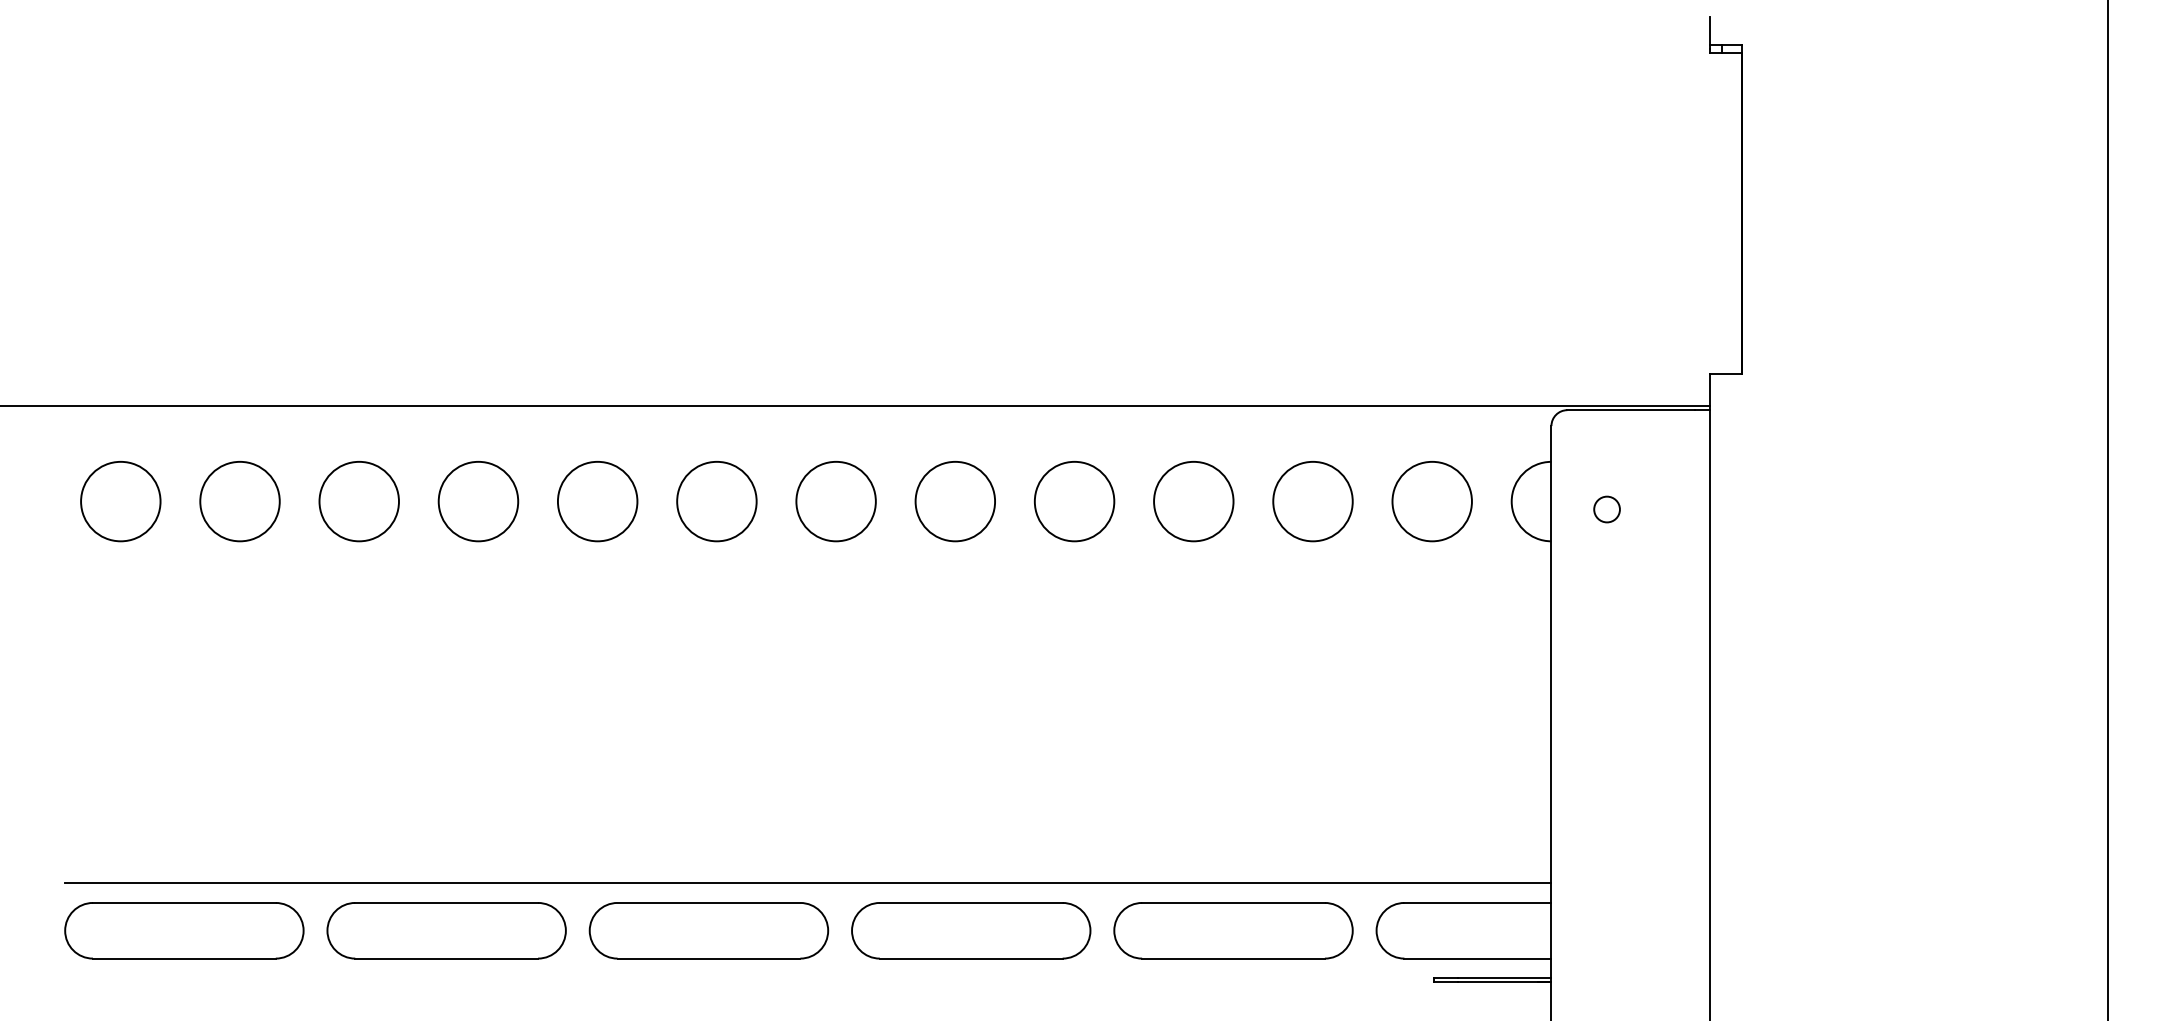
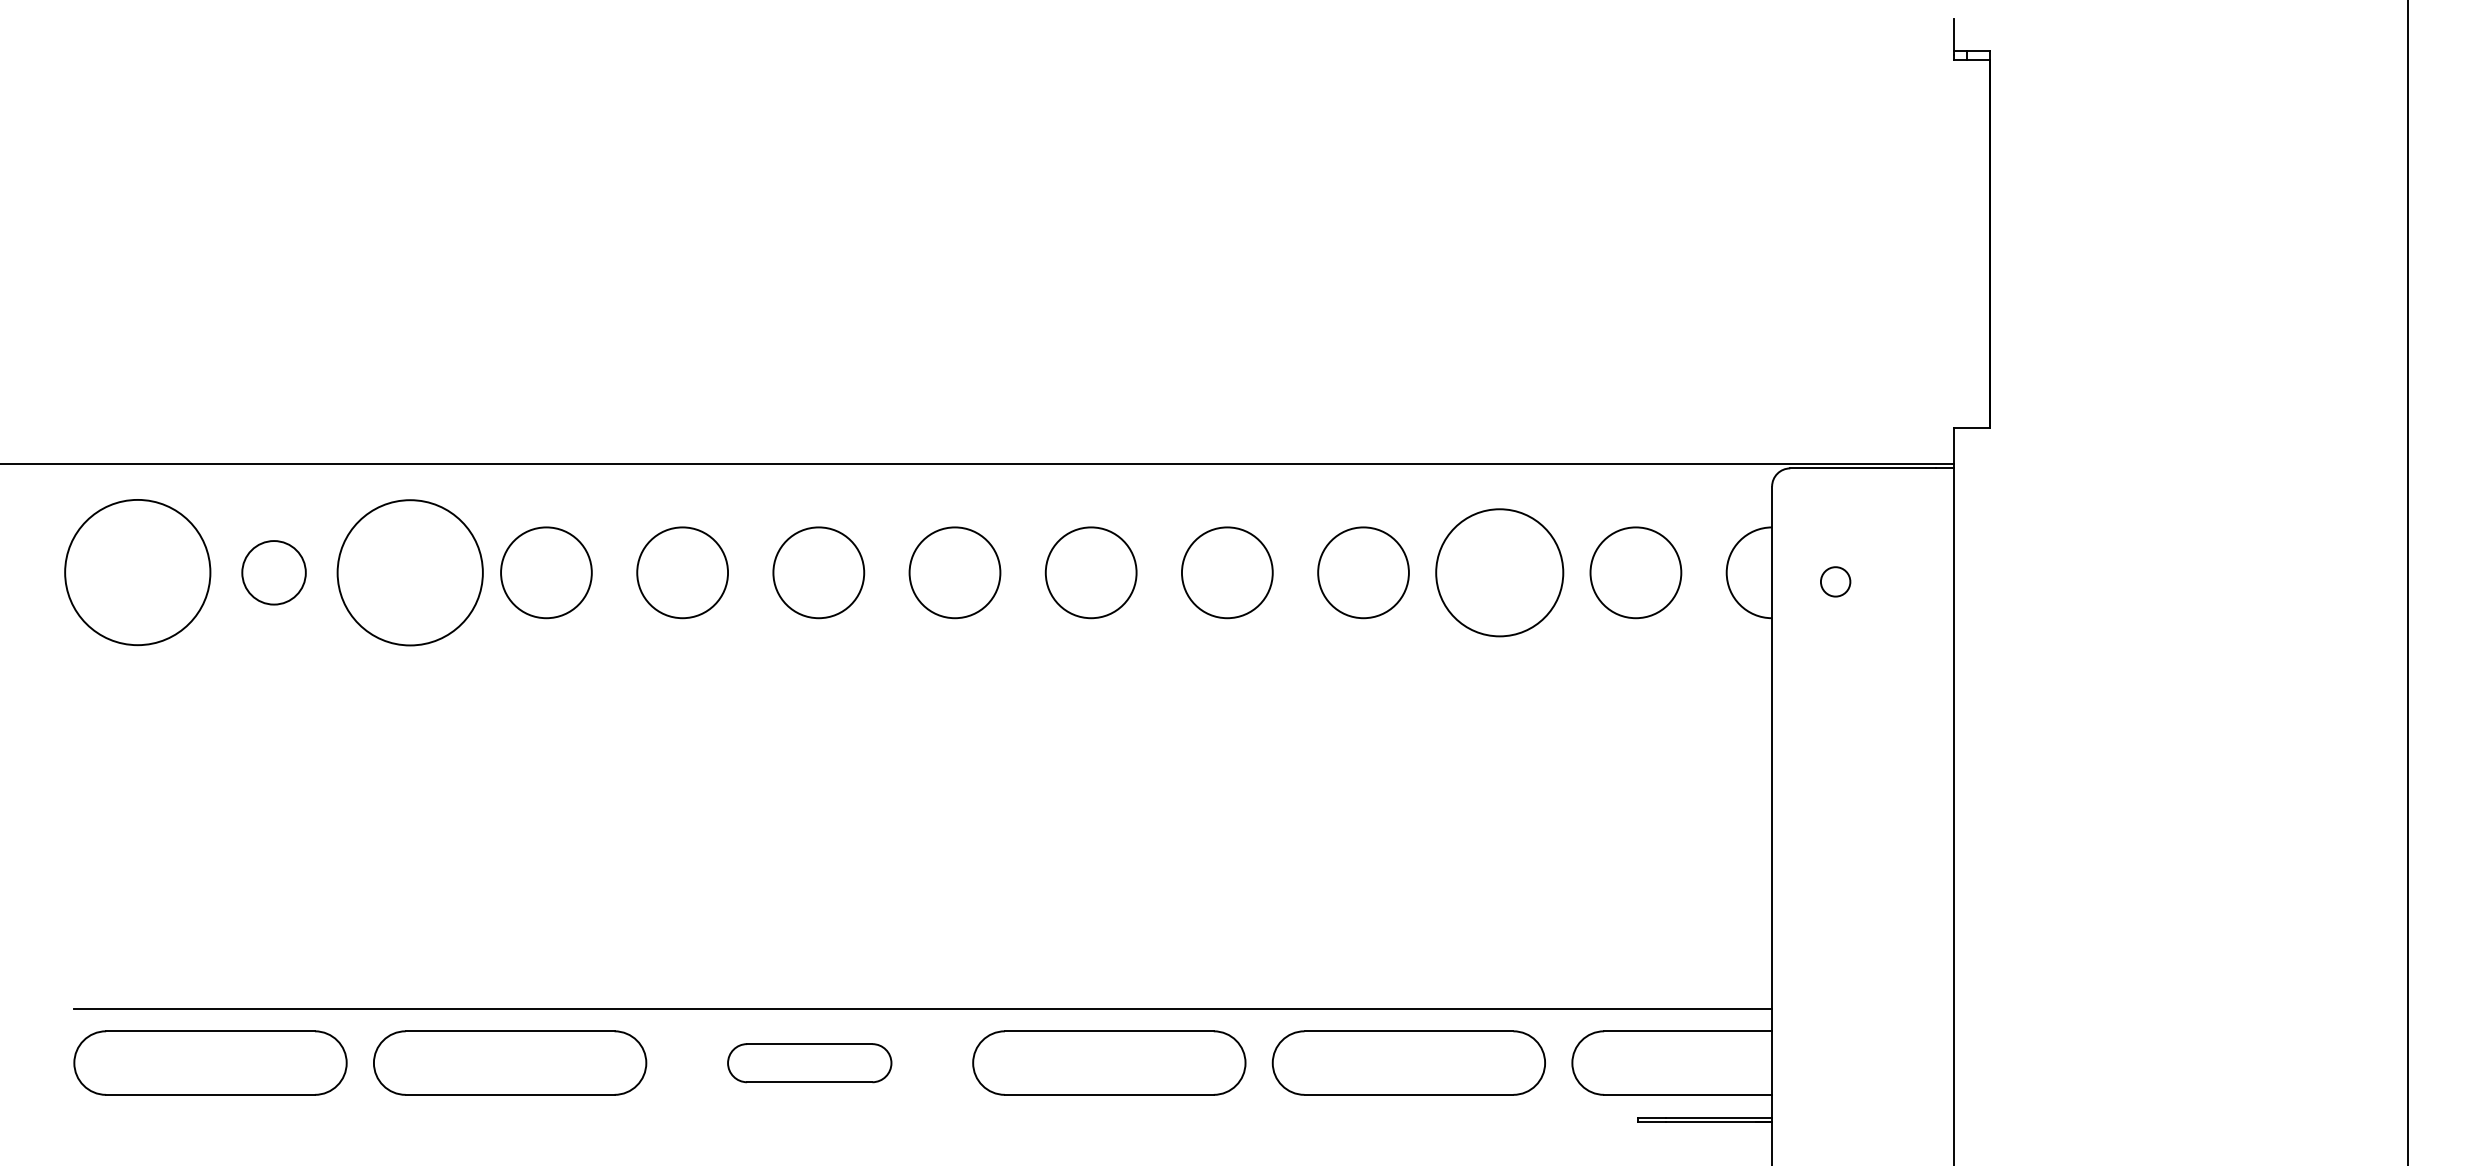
circle: (120, 501) -> (137, 572), size x1.6
circle: (239, 501) -> (273, 572), size x0.7
circle: (358, 501) -> (409, 572), size x1.6
circle: (1312, 501) -> (1499, 572), size x1.4
part: (708, 930) -> (809, 1062), size x0.6

